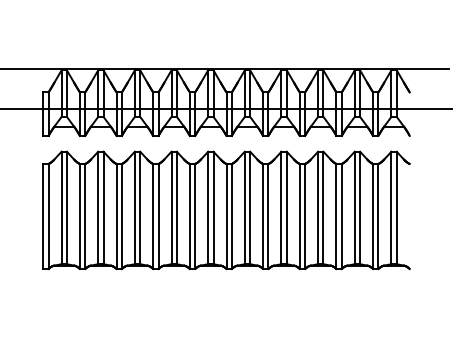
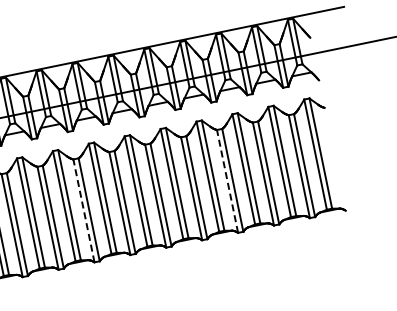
line: (153, 216) -> (84, 210), solid -> dashed
line: (299, 216) -> (227, 181), solid -> dashed

